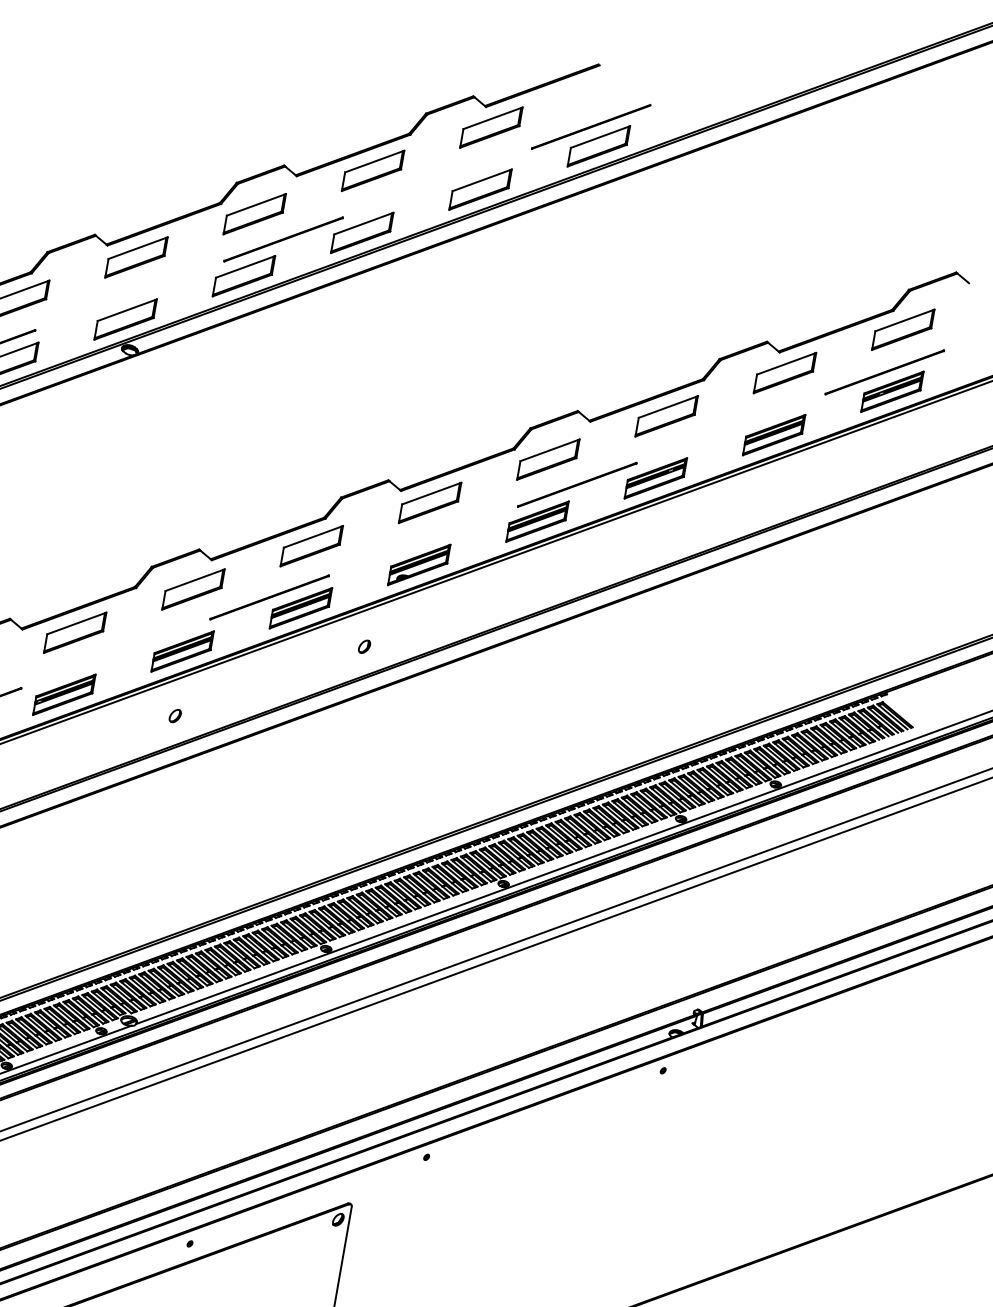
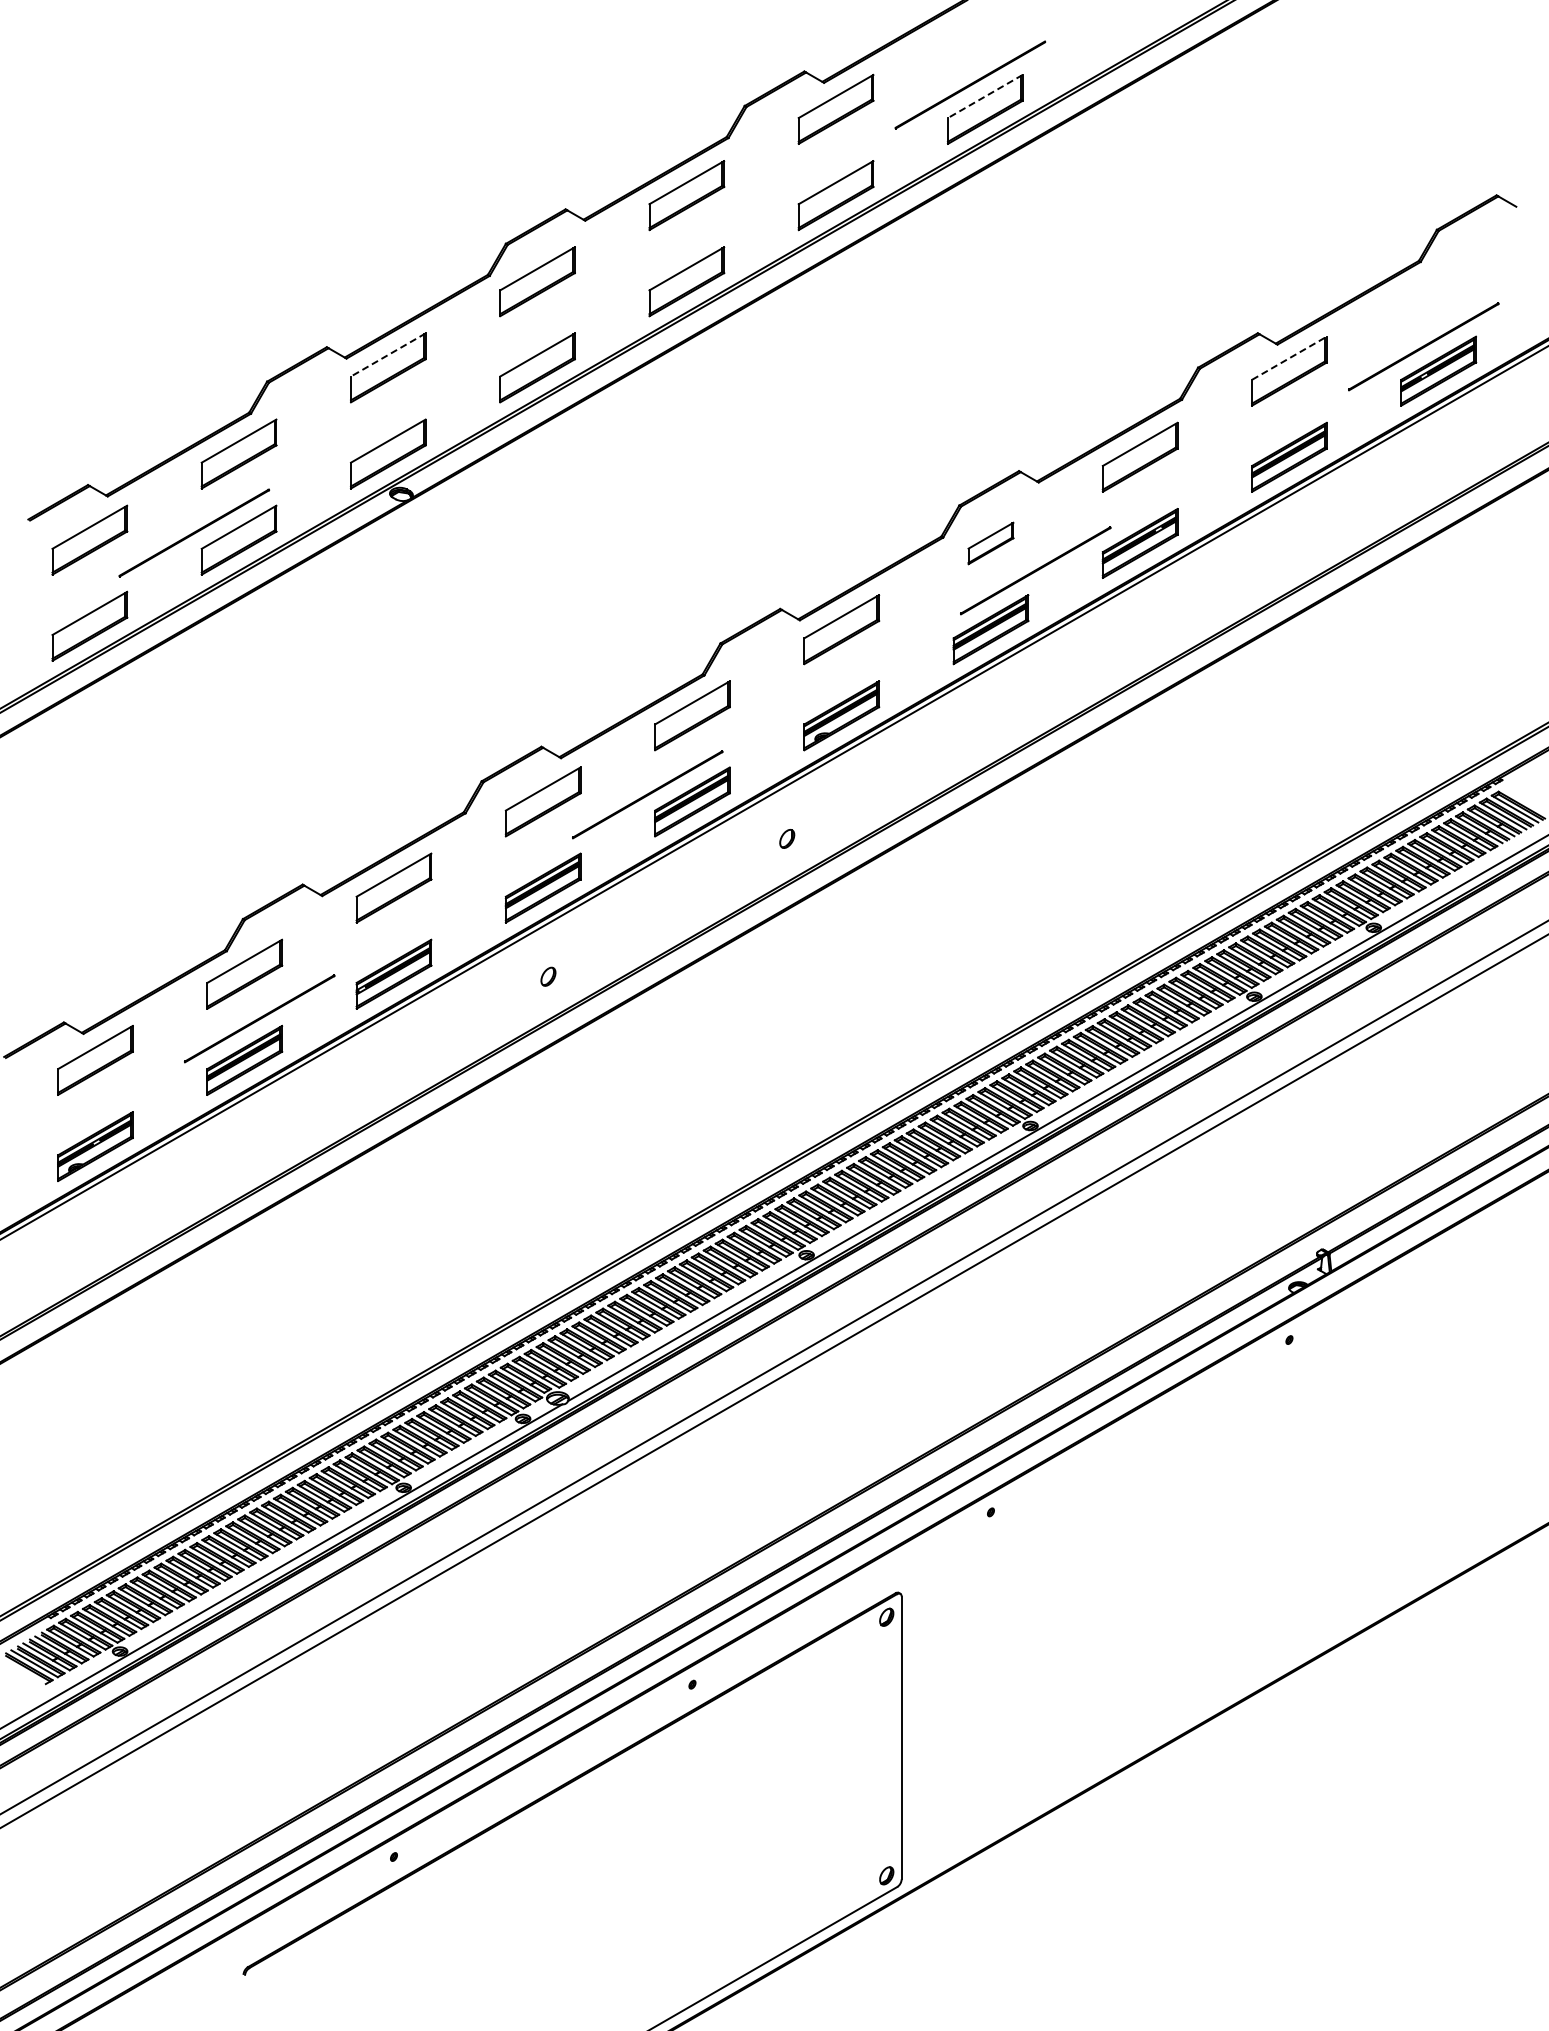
line: (599, 136) -> (984, 96), solid -> dashed
line: (283, 239) -> (582, 308), removed
line: (137, 248) -> (387, 355), solid -> dashed
part: (903, 329) -> (1438, 284), removed
line: (786, 363) -> (1289, 358), solid -> dashed
part: (548, 459) -> (990, 543), size x0.6

